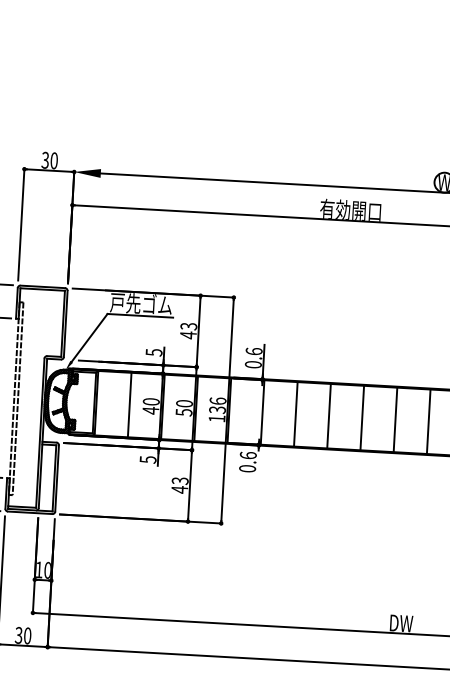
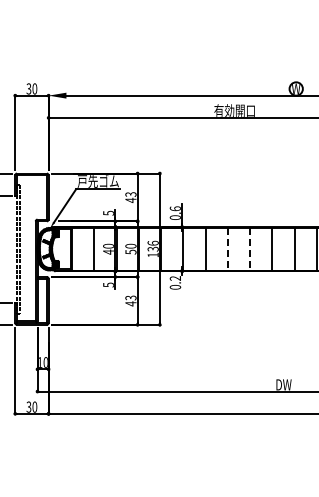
line: (328, 416) -> (227, 249), solid -> dashed
line: (362, 418) -> (250, 249), solid -> dashed
text: (248, 455) -> (175, 278), 0.6 -> 0.2

